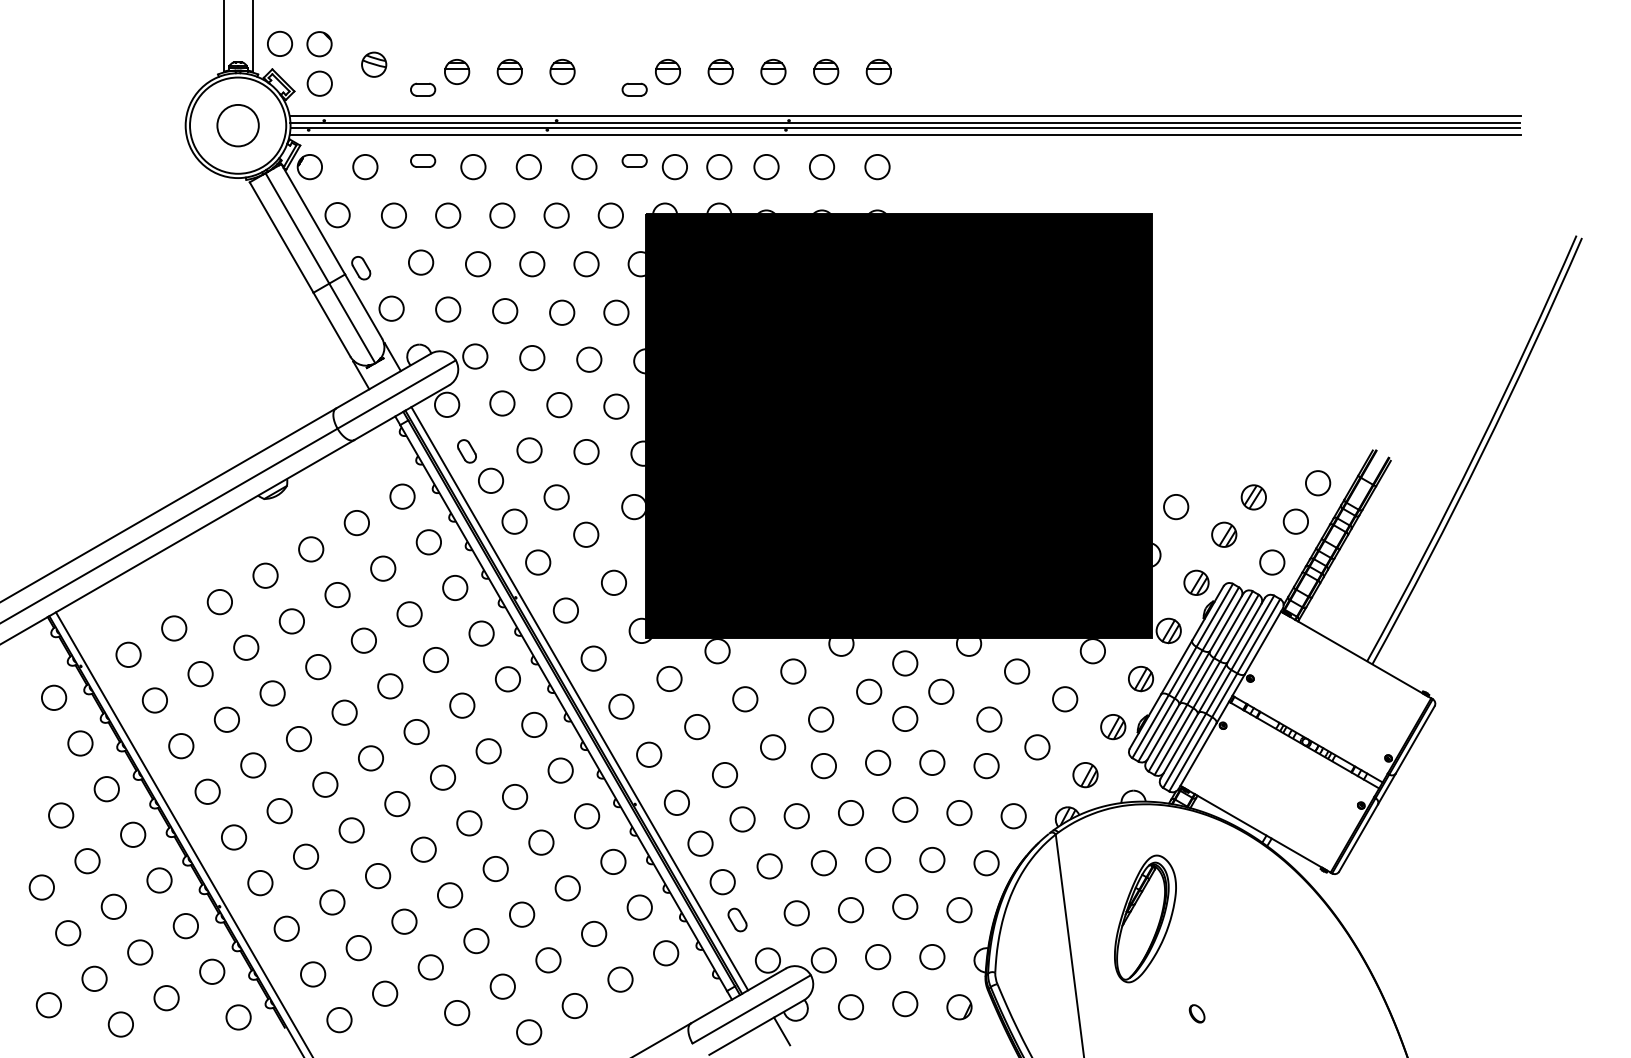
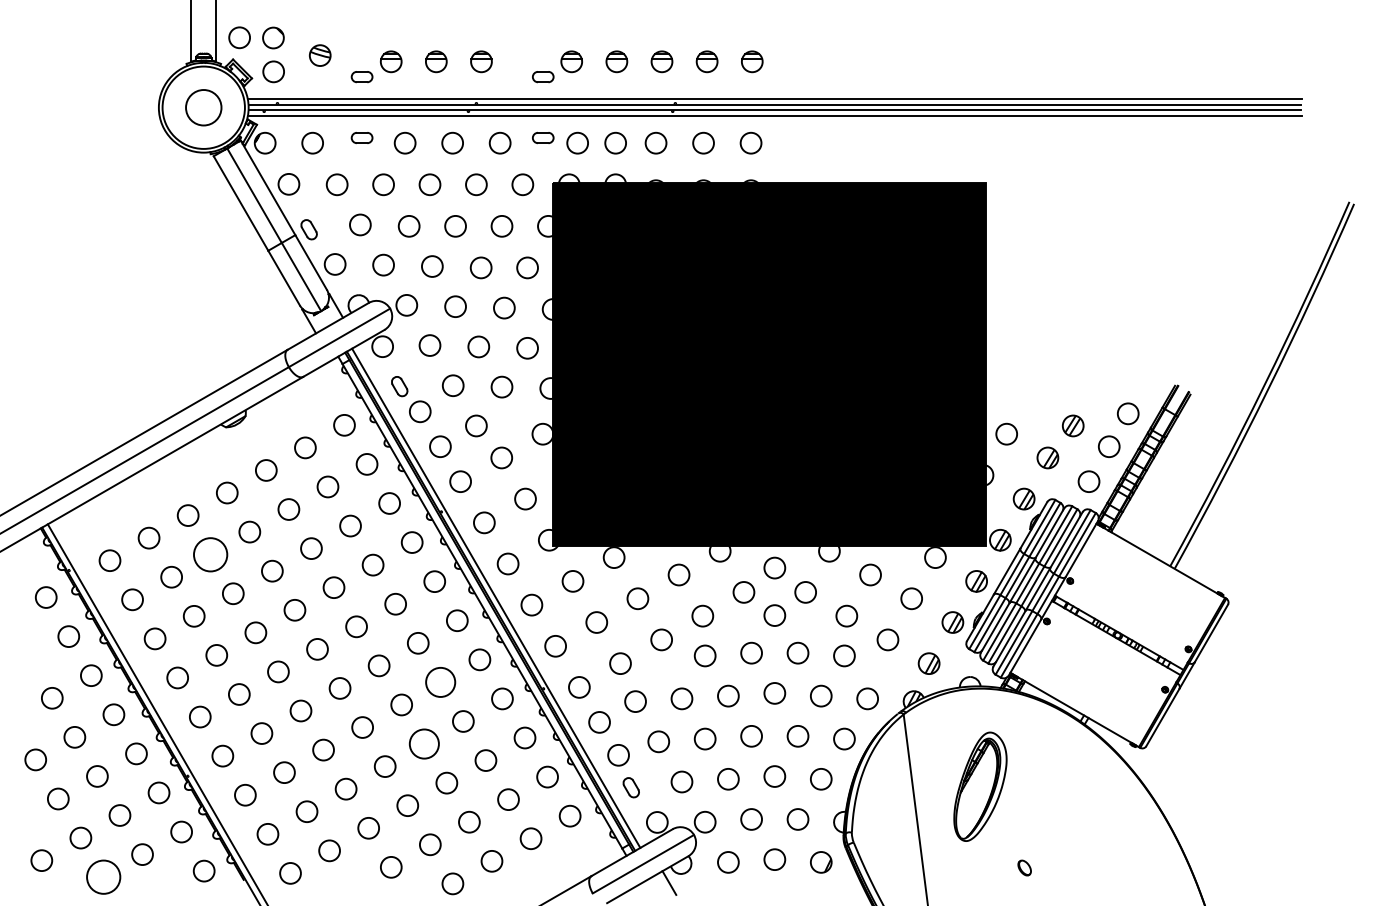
circle: (246, 647) -> (210, 554), size x1.6
circle: (515, 796) -> (441, 681), size x1.4
circle: (495, 868) -> (424, 743), size x1.4
circle: (120, 1024) -> (103, 877), size x1.6

